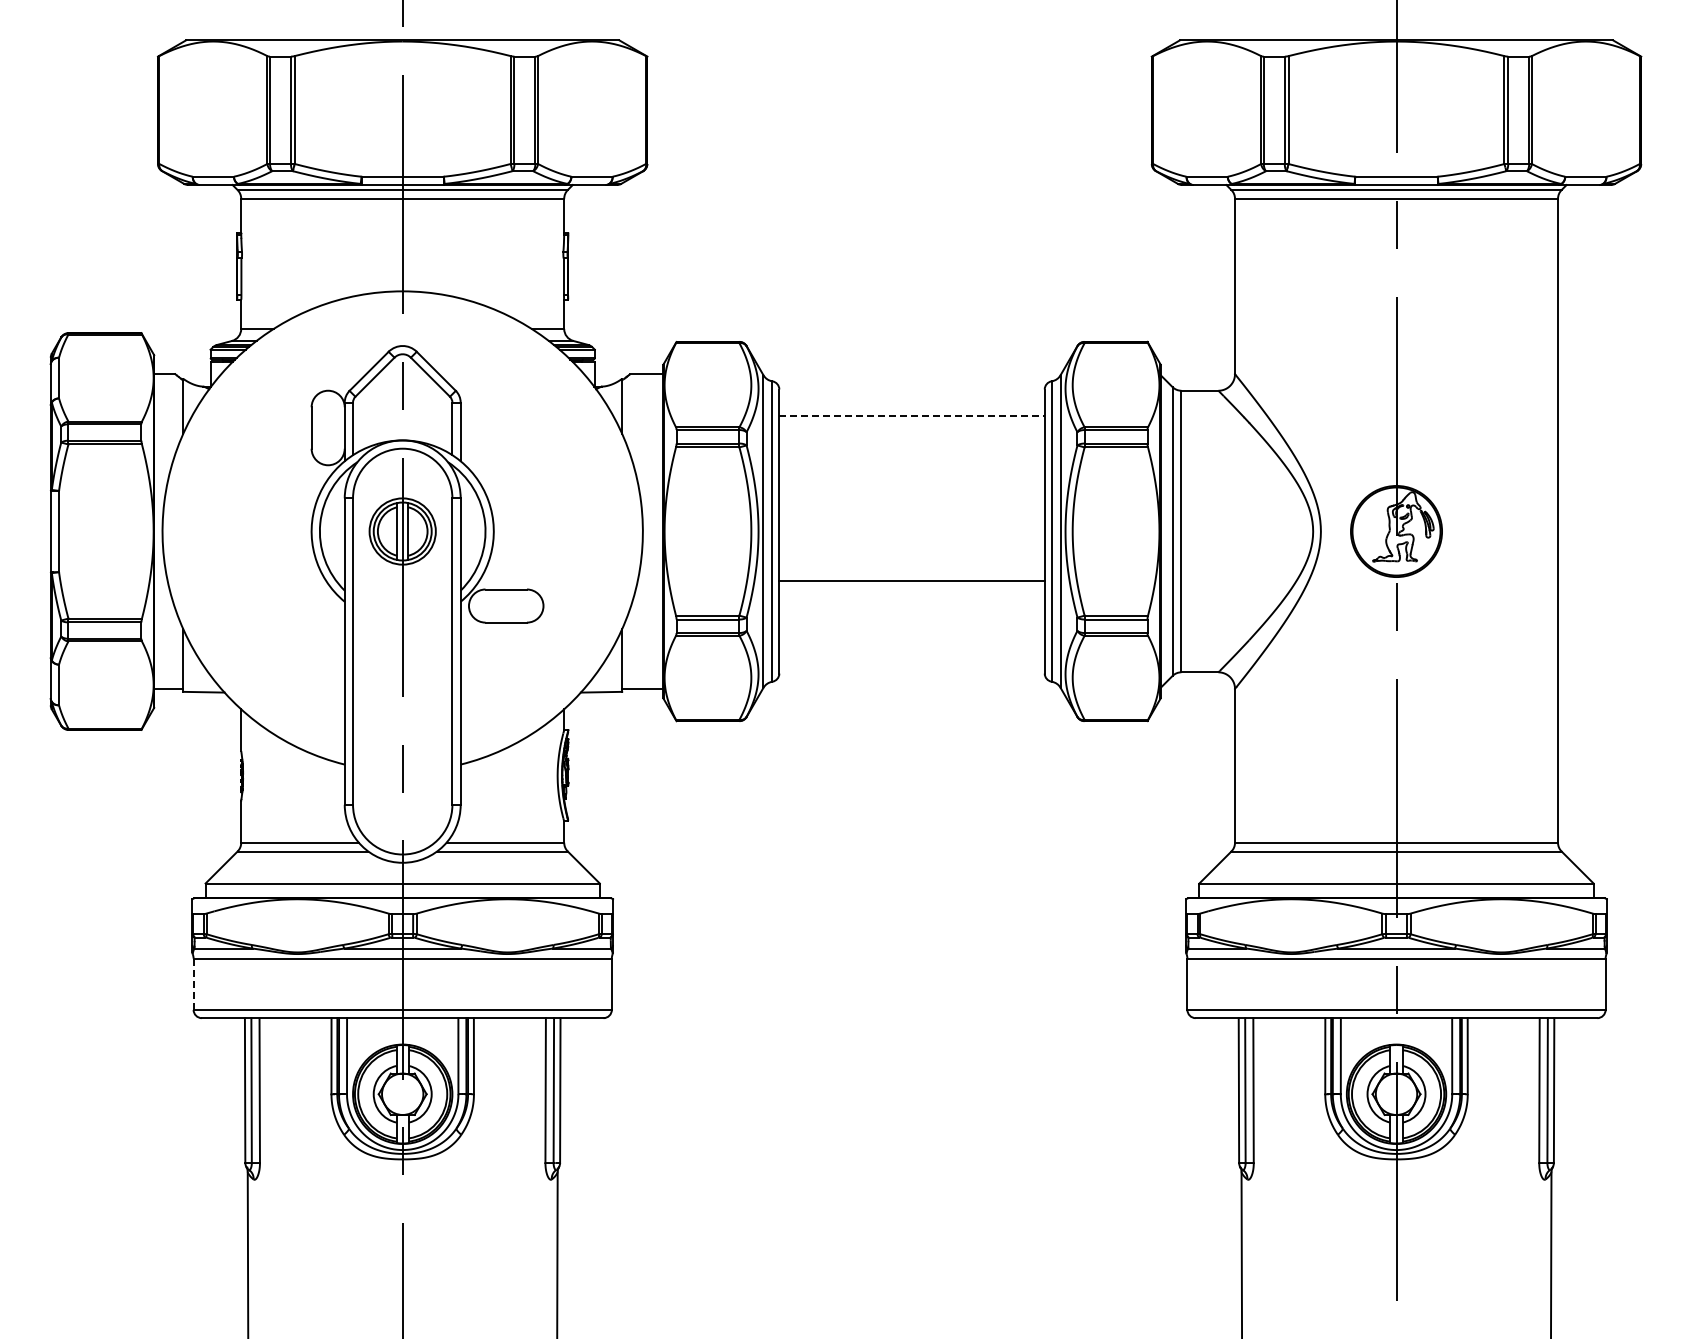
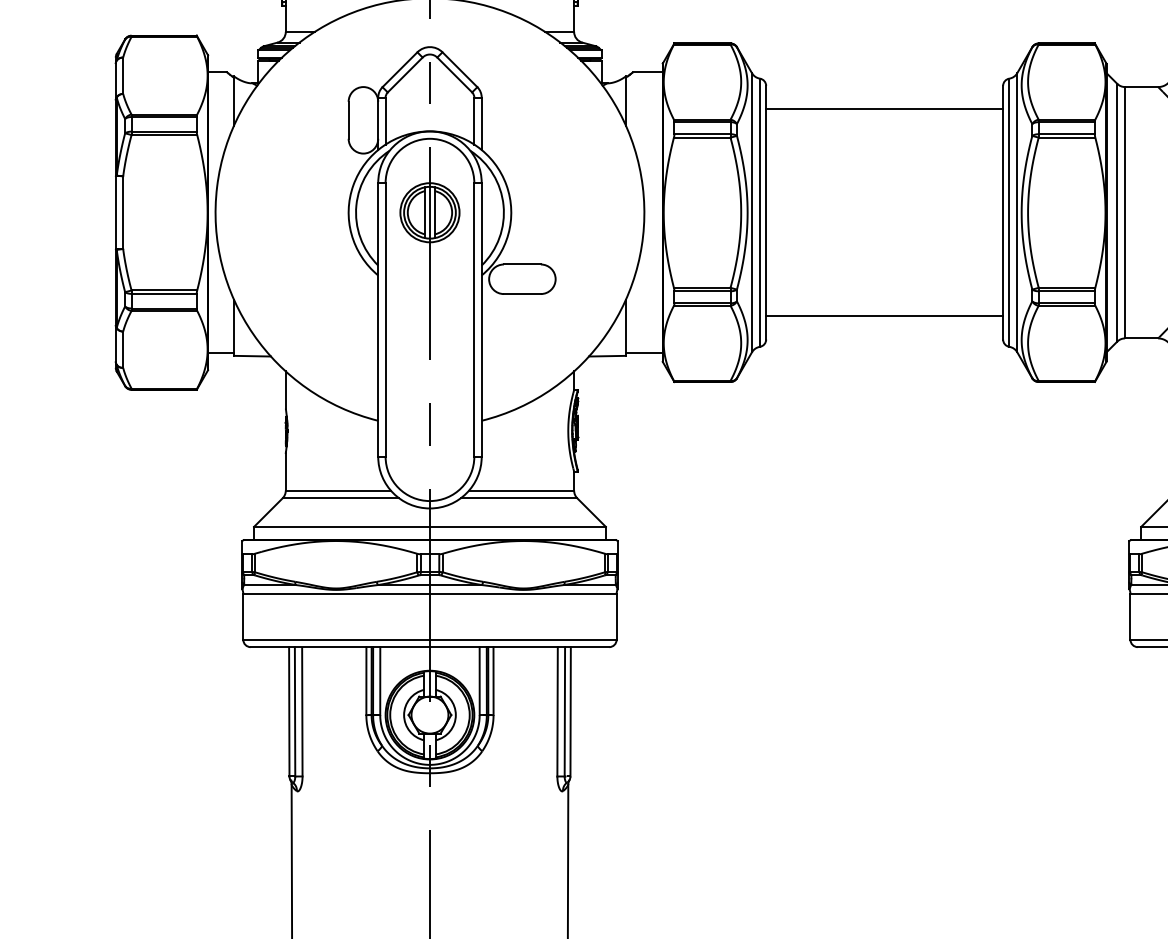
line: (912, 415) -> (885, 109), dashed -> solid
line: (911, 581) -> (884, 316), moved
line: (193, 984) -> (243, 617), dashed -> solid

